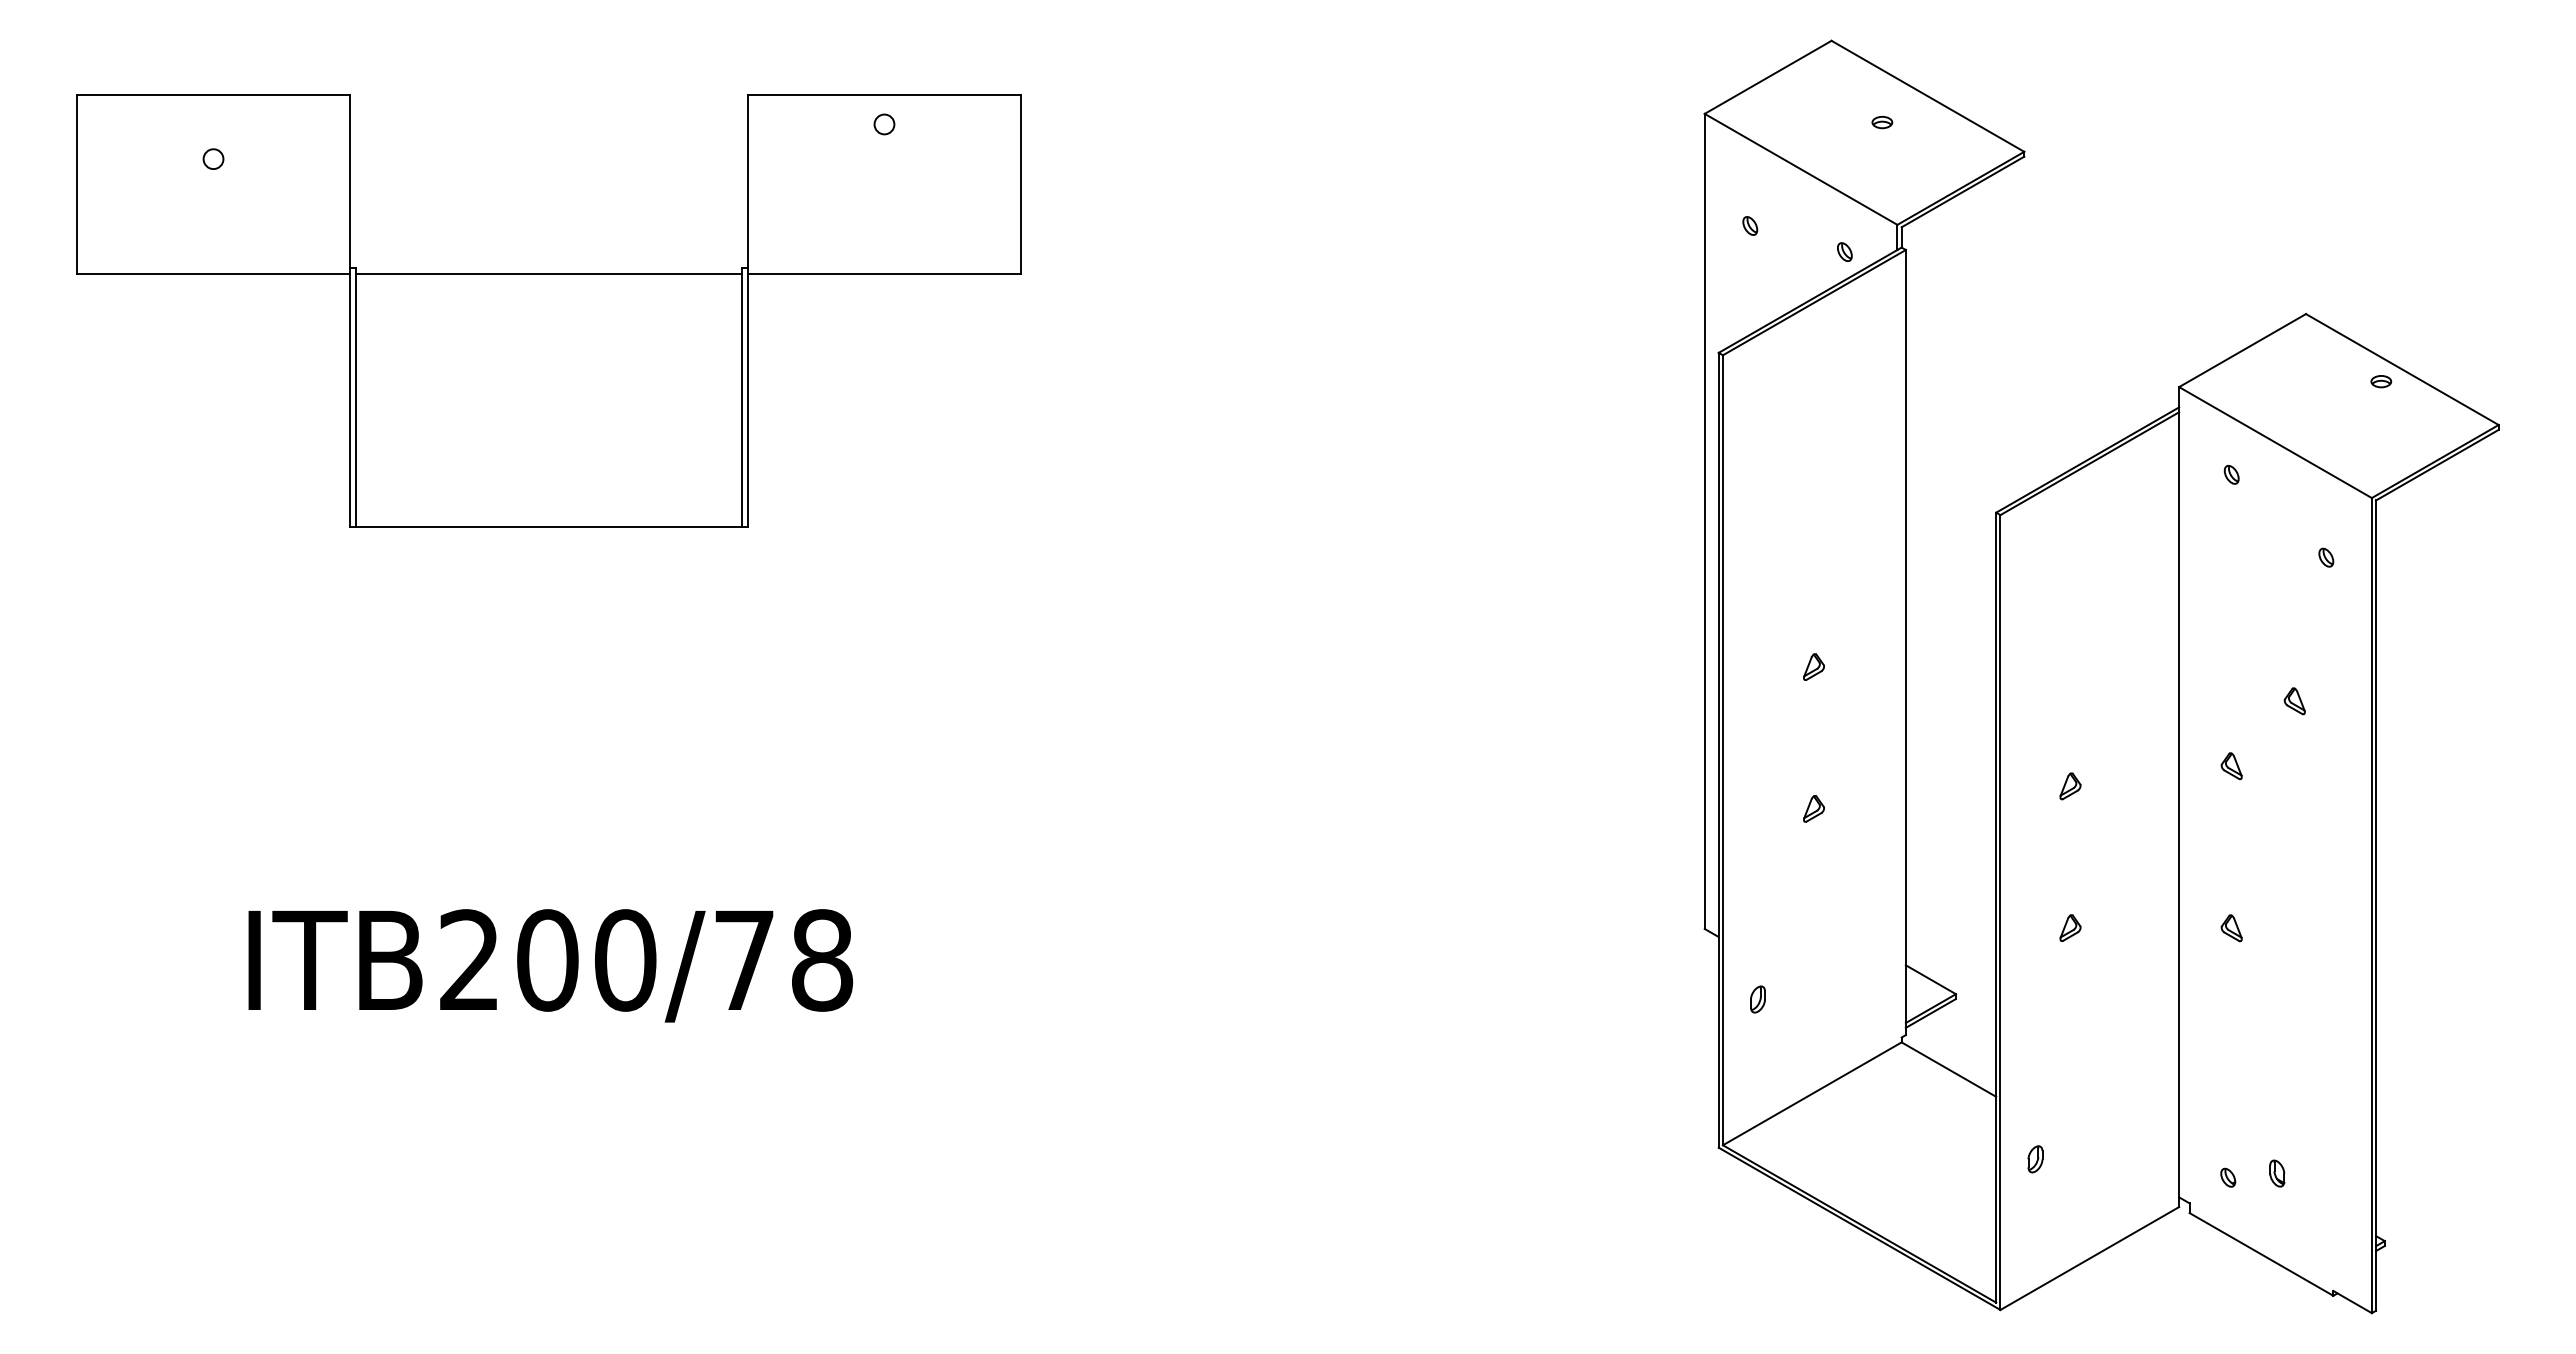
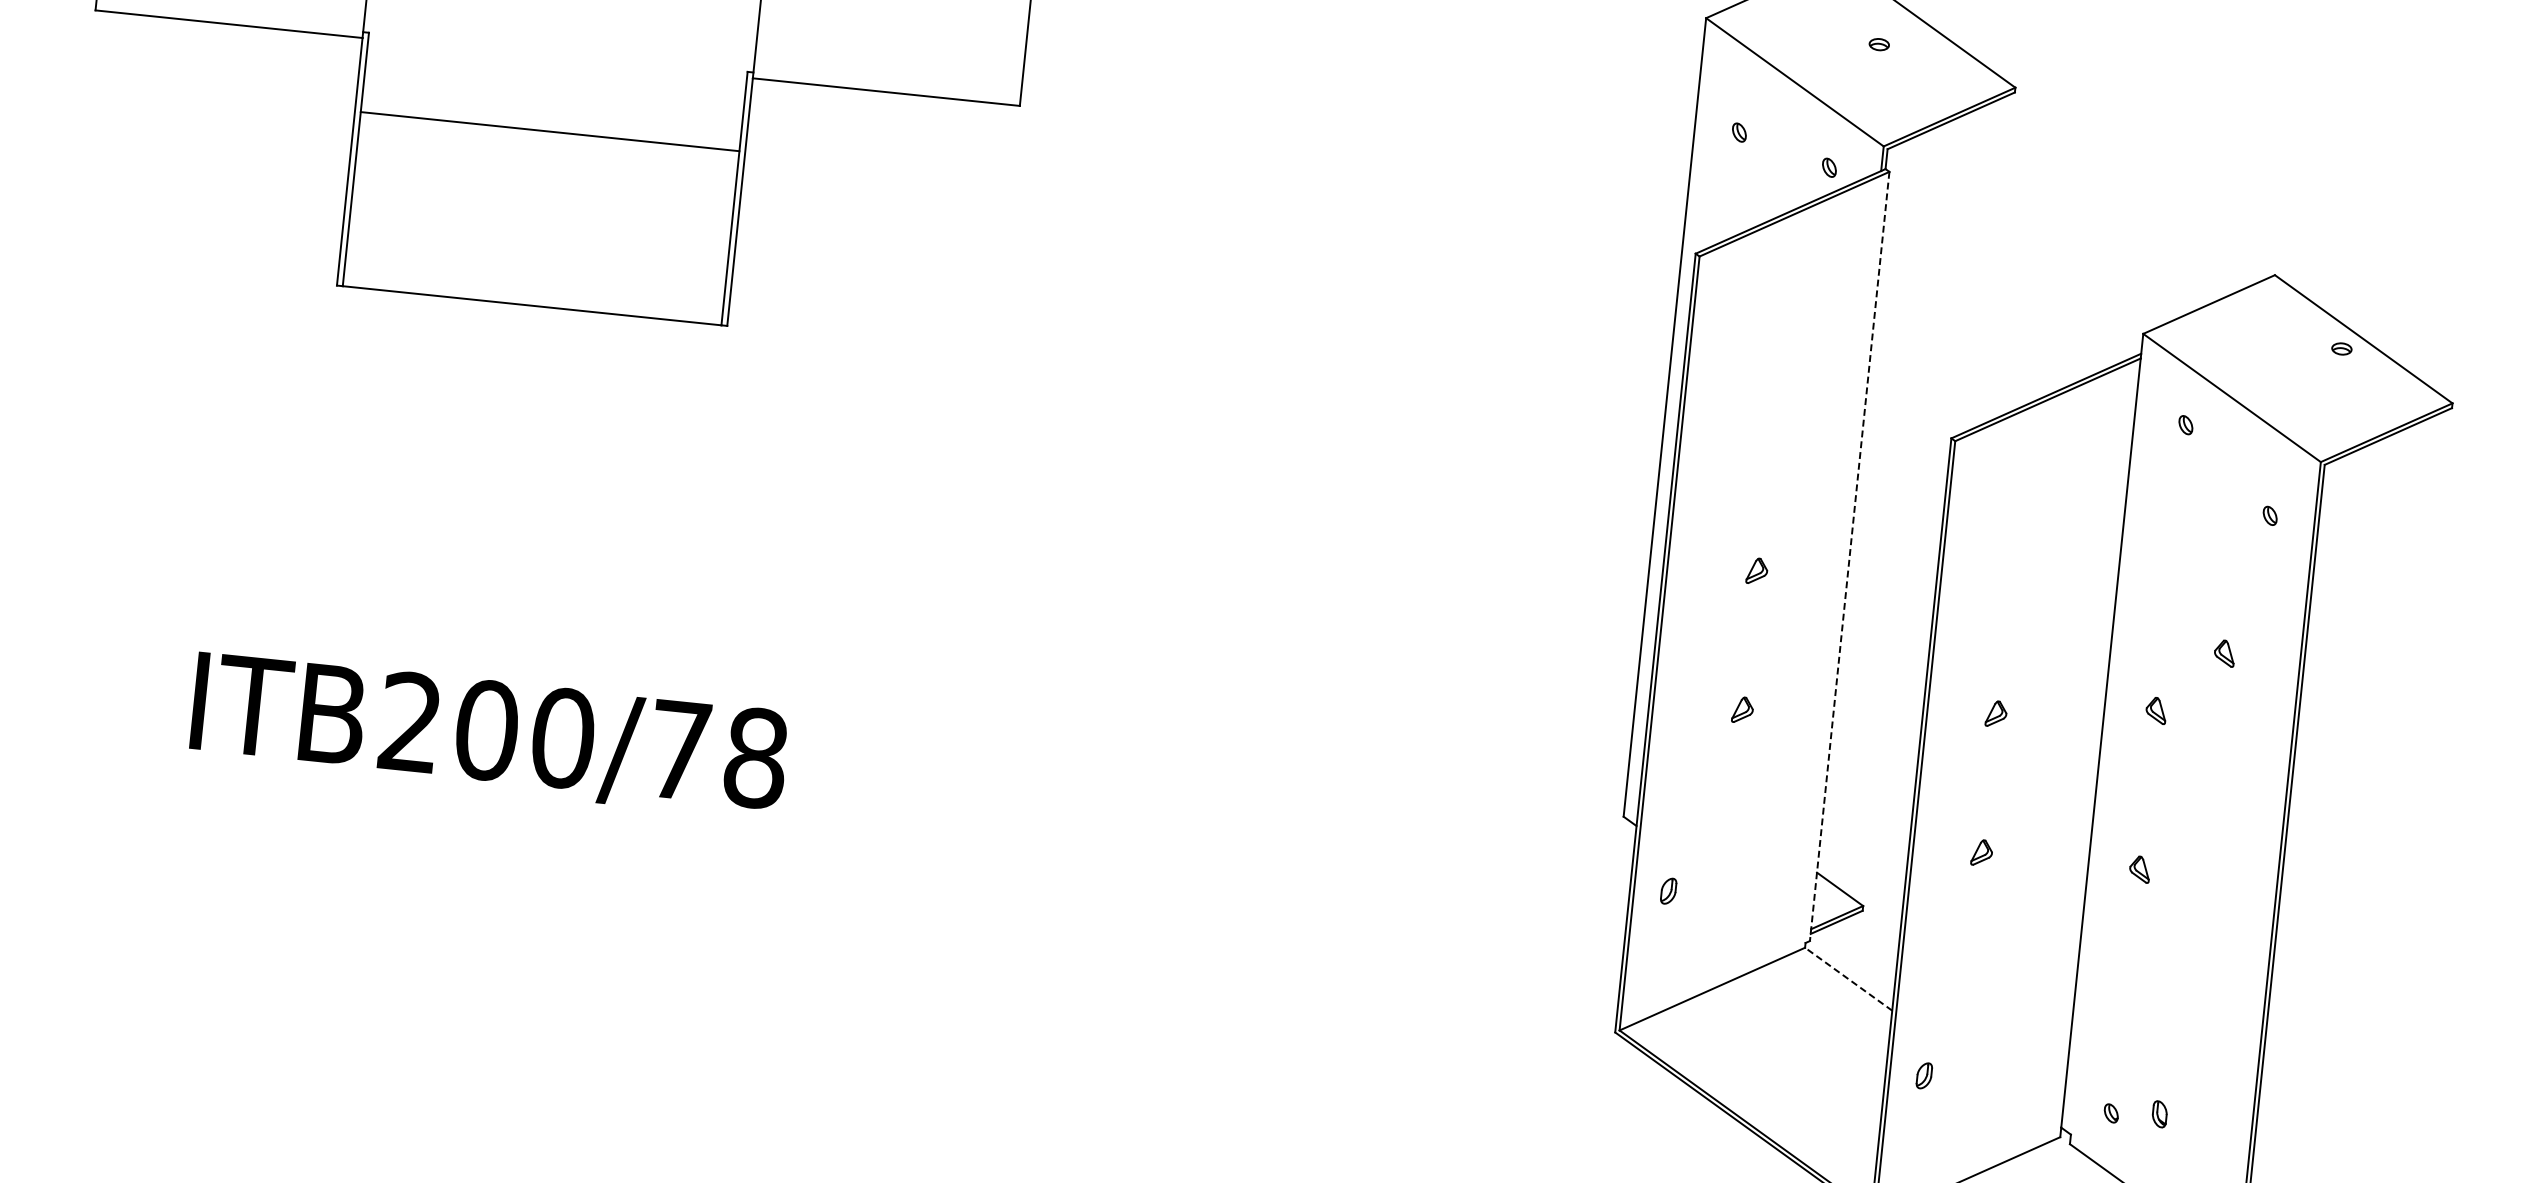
line: (548, 274) -> (549, 131), moved
line: (1905, 642) -> (1849, 556), solid -> dashed
line: (1948, 1069) -> (1848, 979), solid -> dashed

